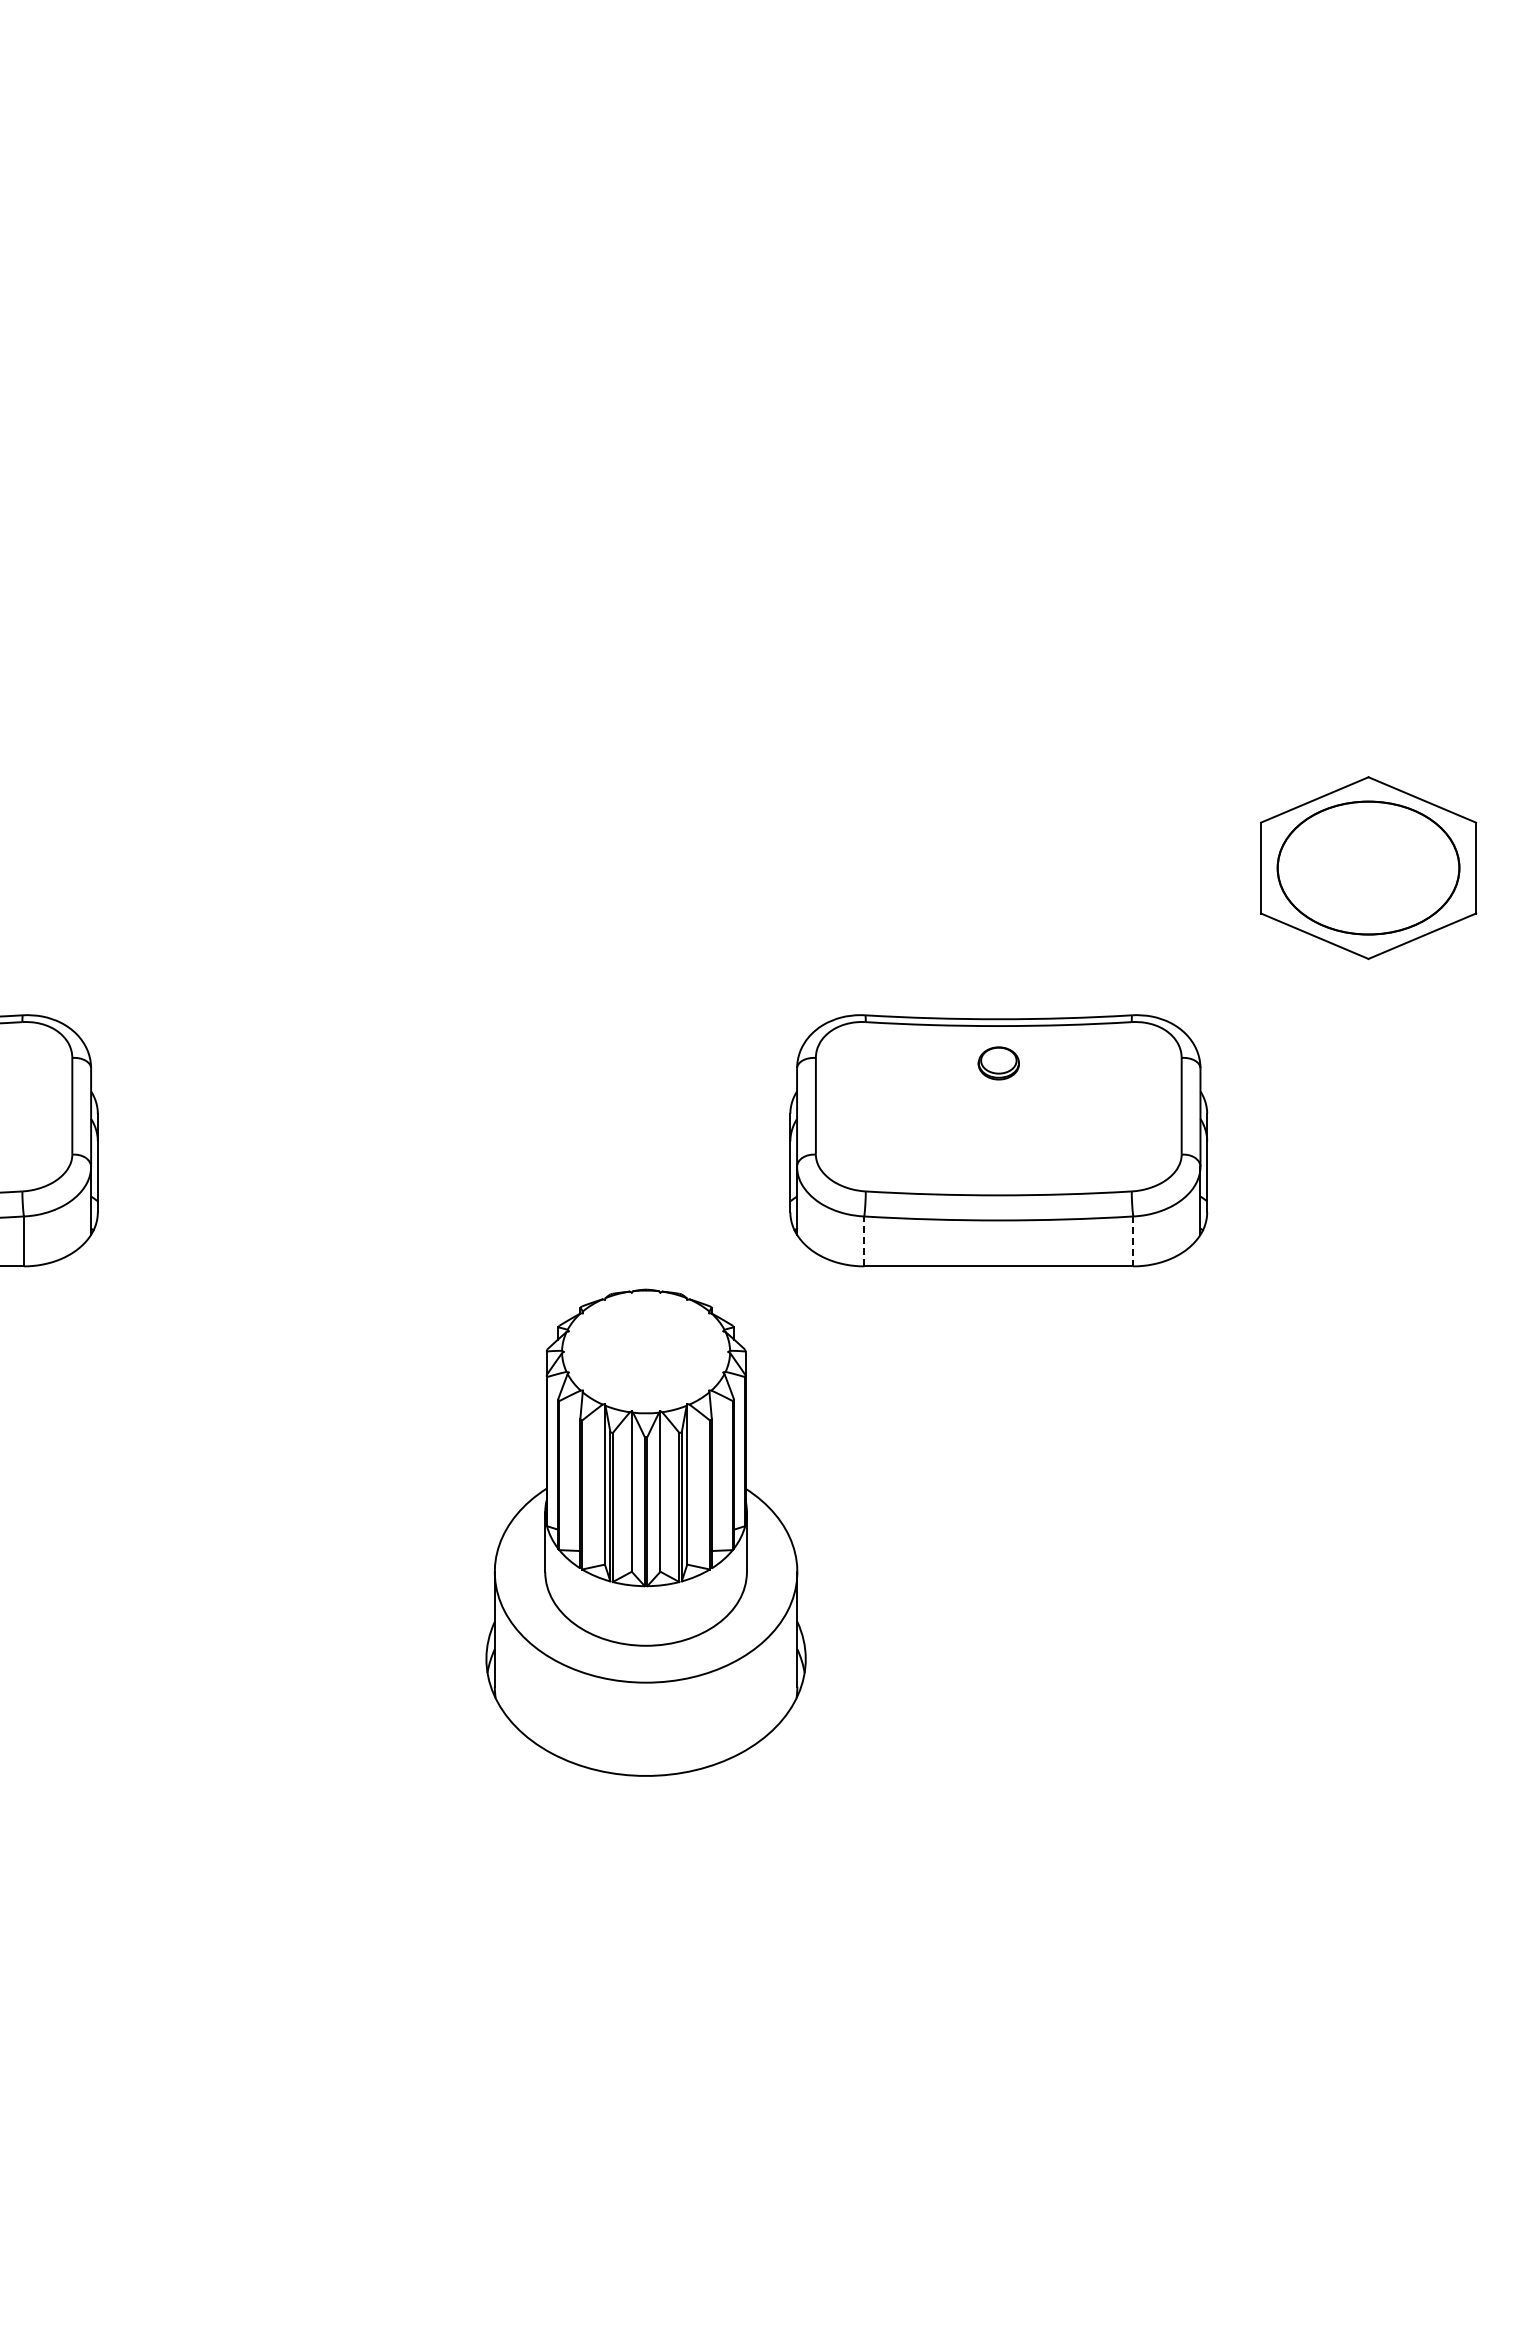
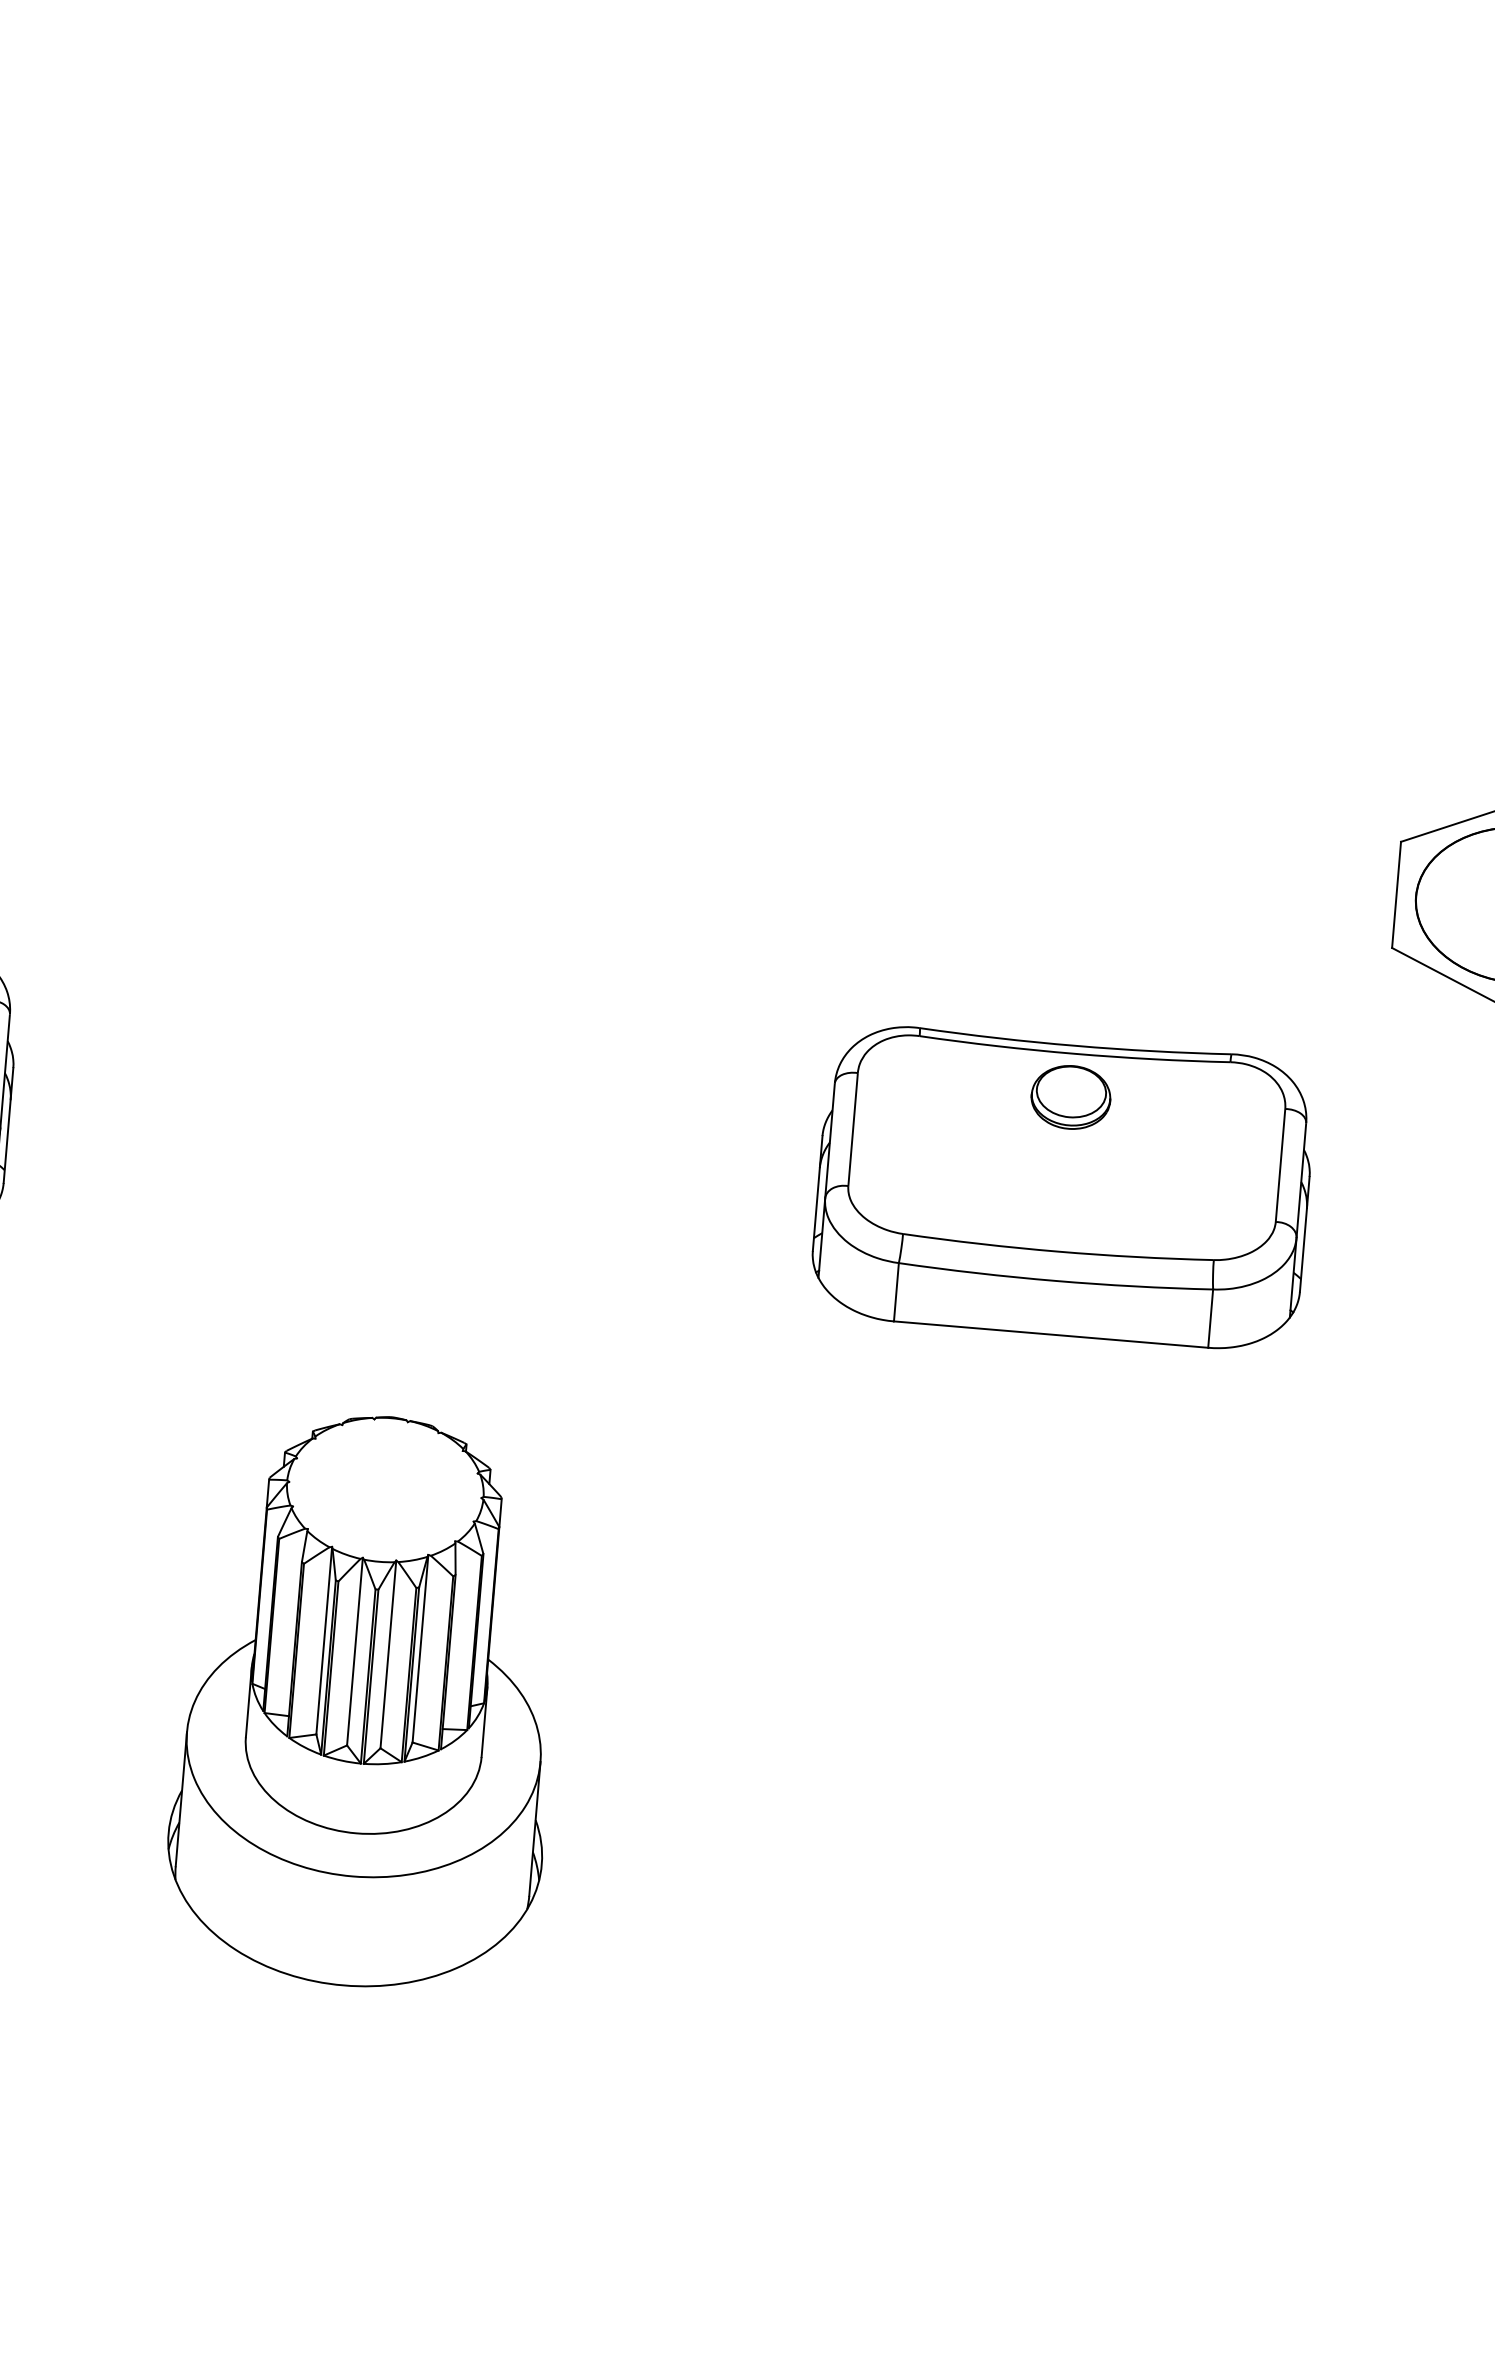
part: (998, 1063) -> (1070, 1097), size x1.67
line: (864, 1241) -> (896, 1292), dashed -> solid
line: (1133, 1241) -> (1210, 1318), dashed -> solid
part: (645, 1532) -> (366, 1700), moved

